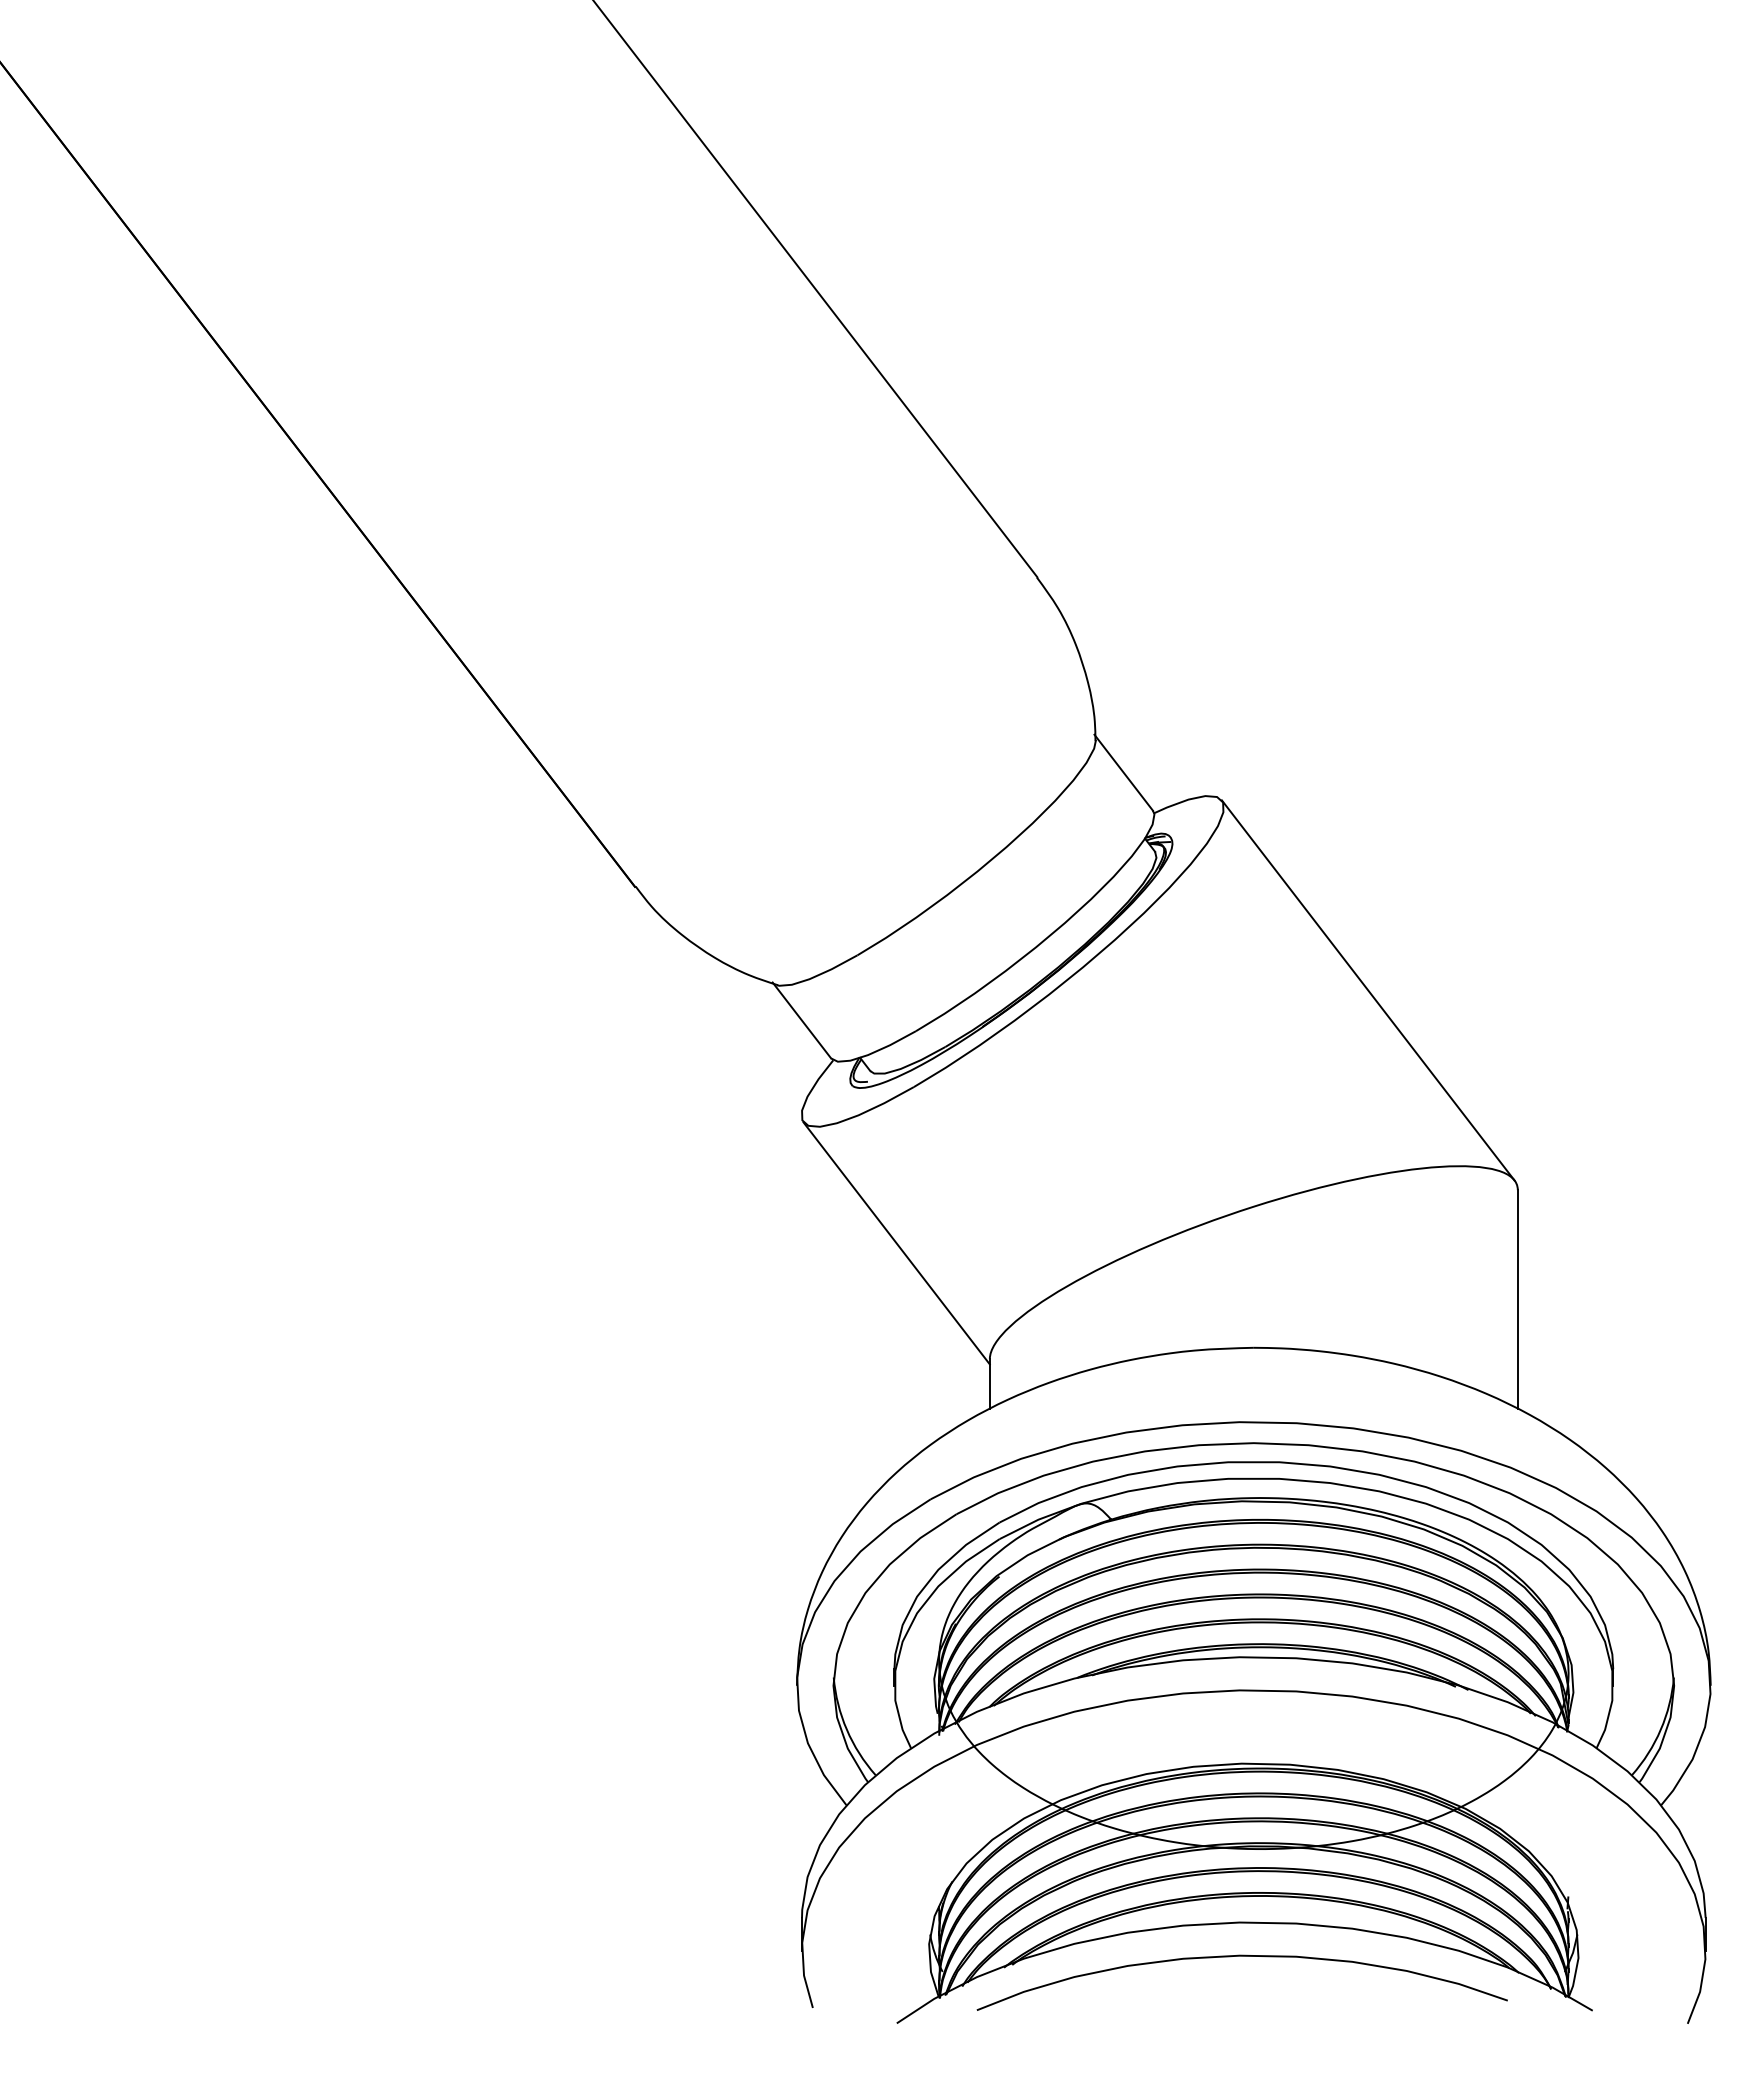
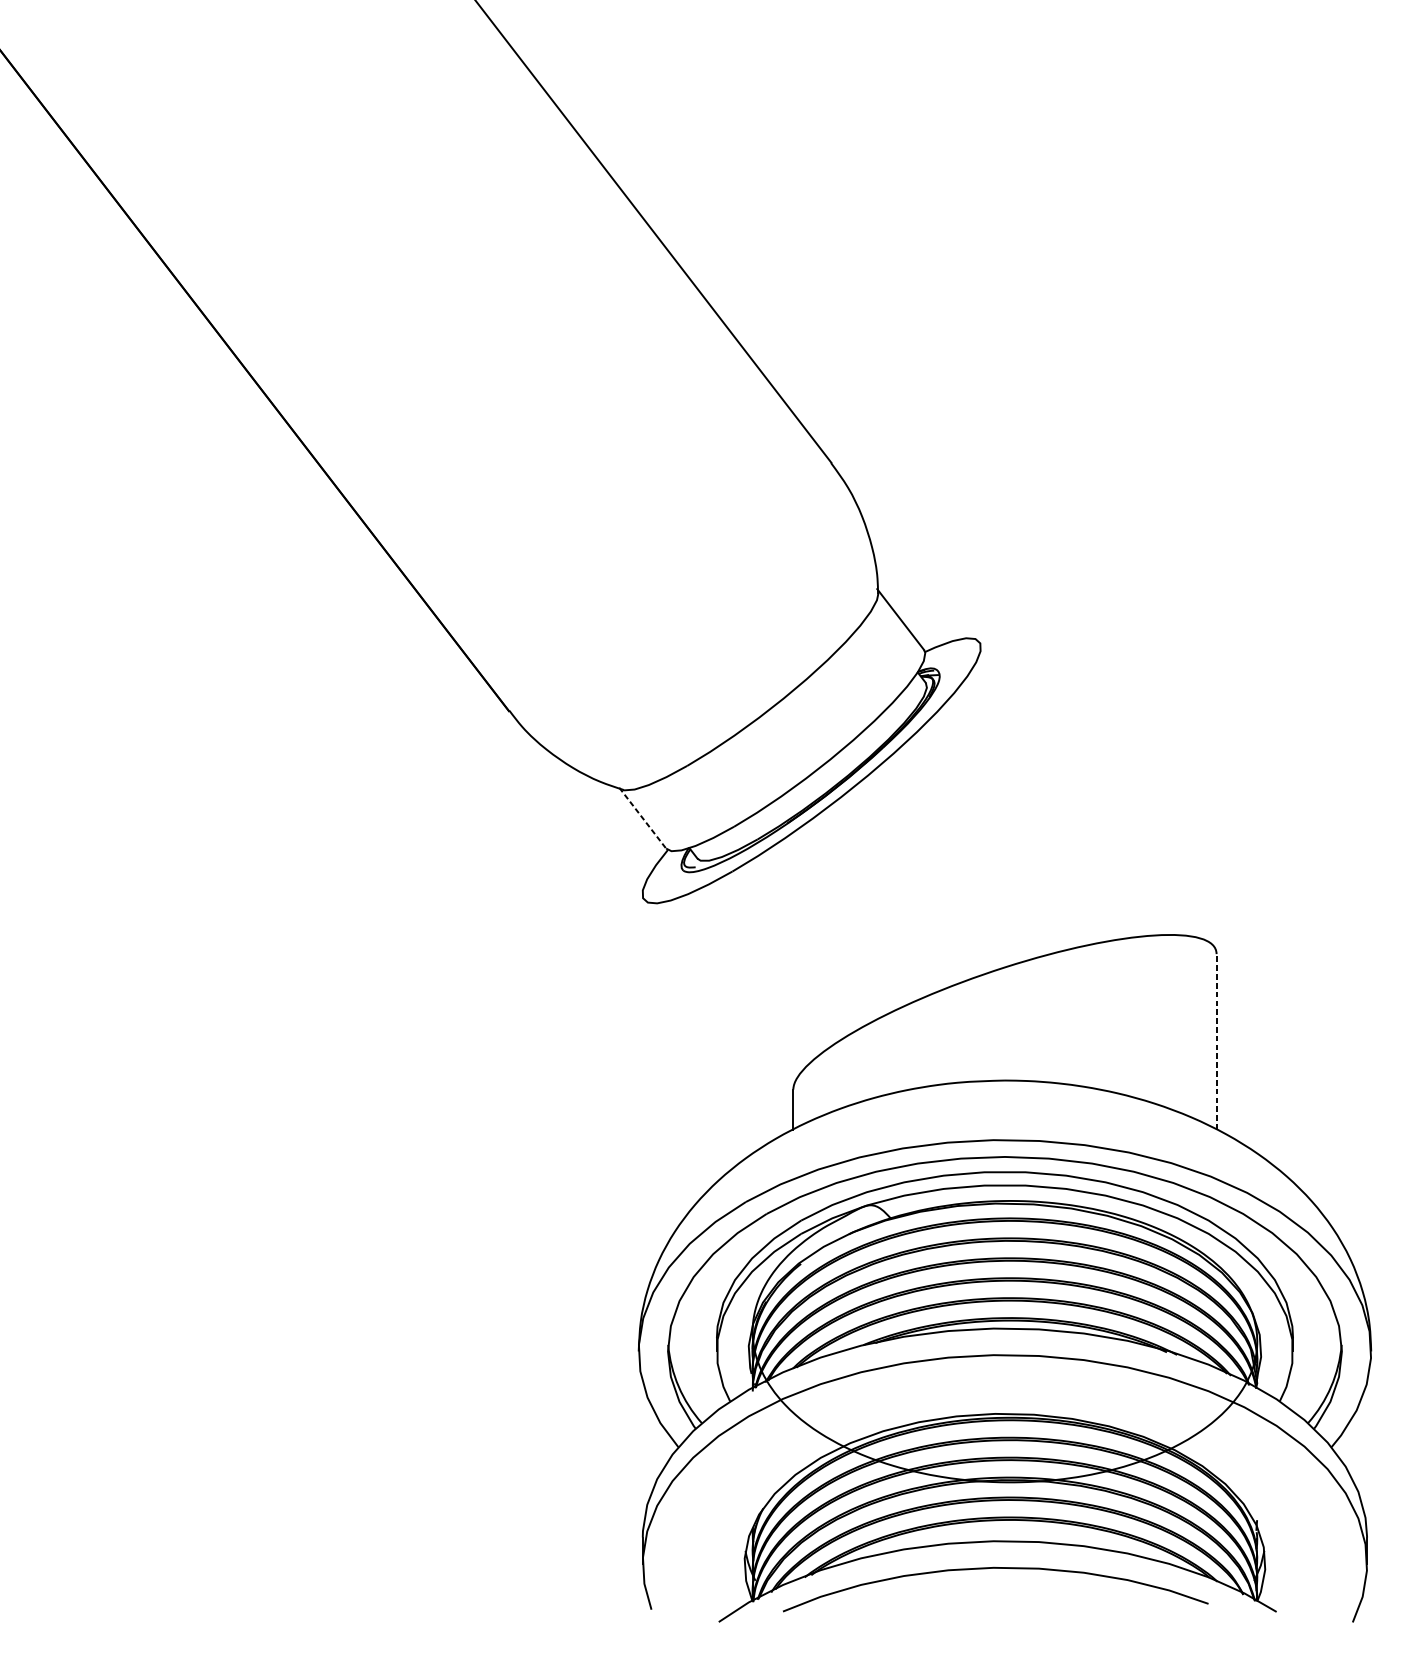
line: (1367, 990) -> (1096, 794), removed
line: (801, 1020) -> (642, 818), solid -> dashed
line: (896, 1243) -> (718, 996), removed
line: (1517, 1299) -> (1216, 1041), solid -> dashed

